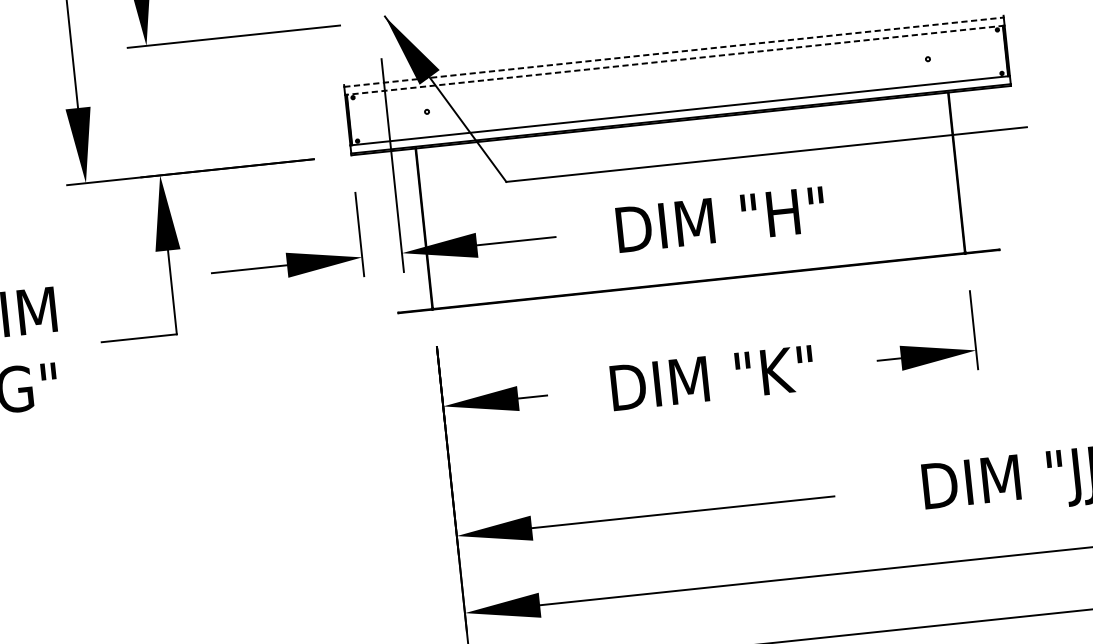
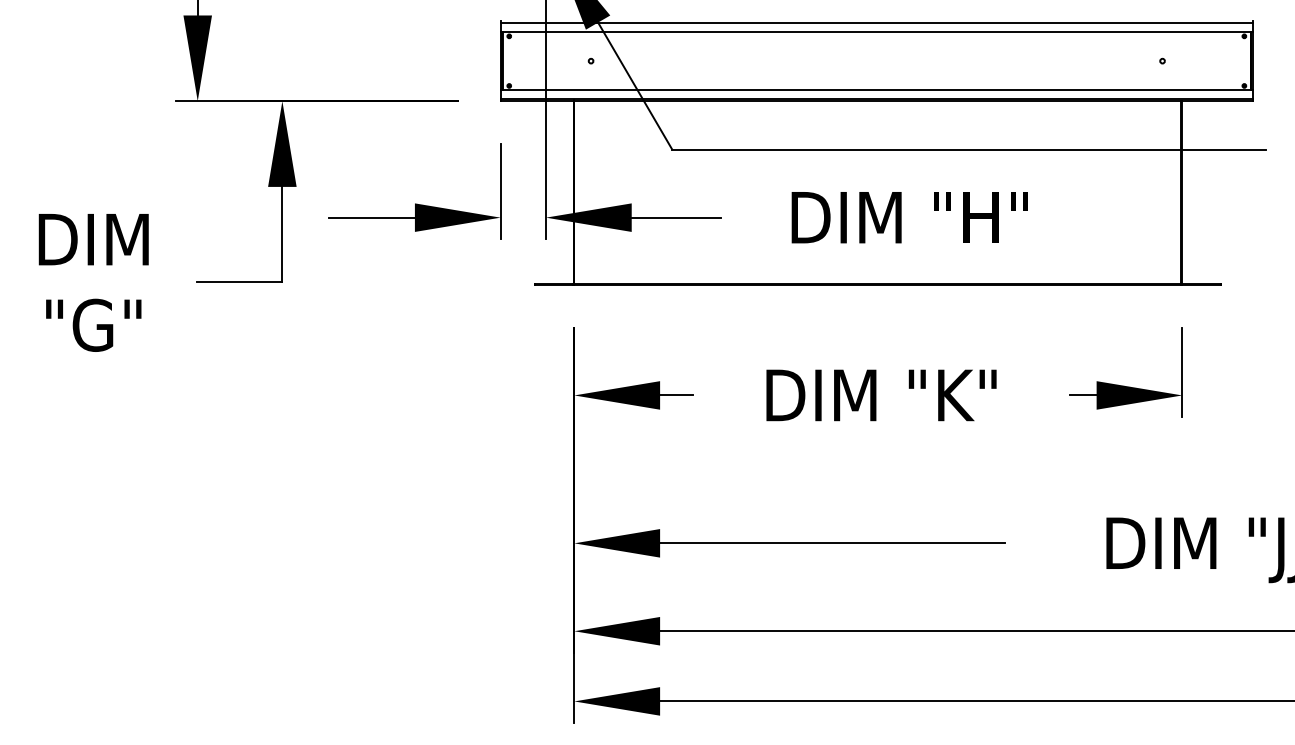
line: (674, 52) -> (877, 23), dashed -> solid
line: (674, 60) -> (876, 32), dashed -> solid

